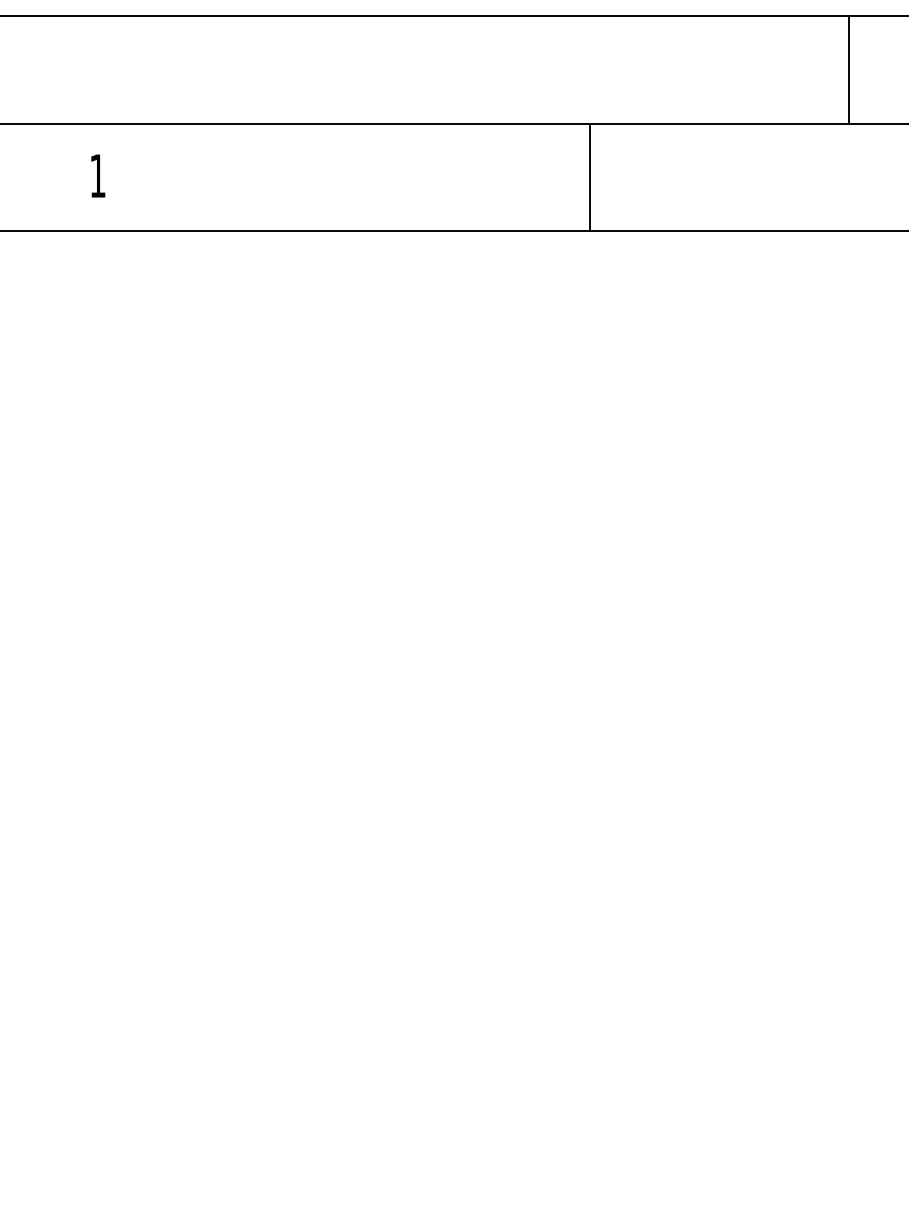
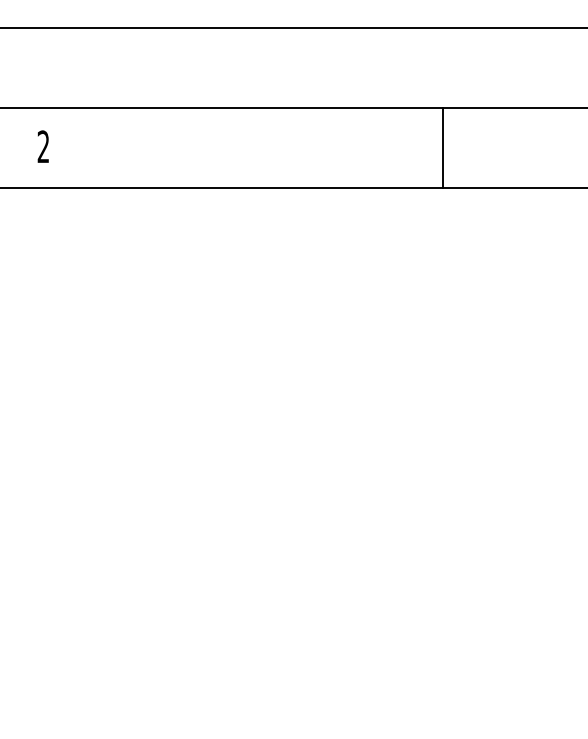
text: (97, 175) -> (43, 146), 1 -> 2
line: (590, 176) -> (442, 147), moved

